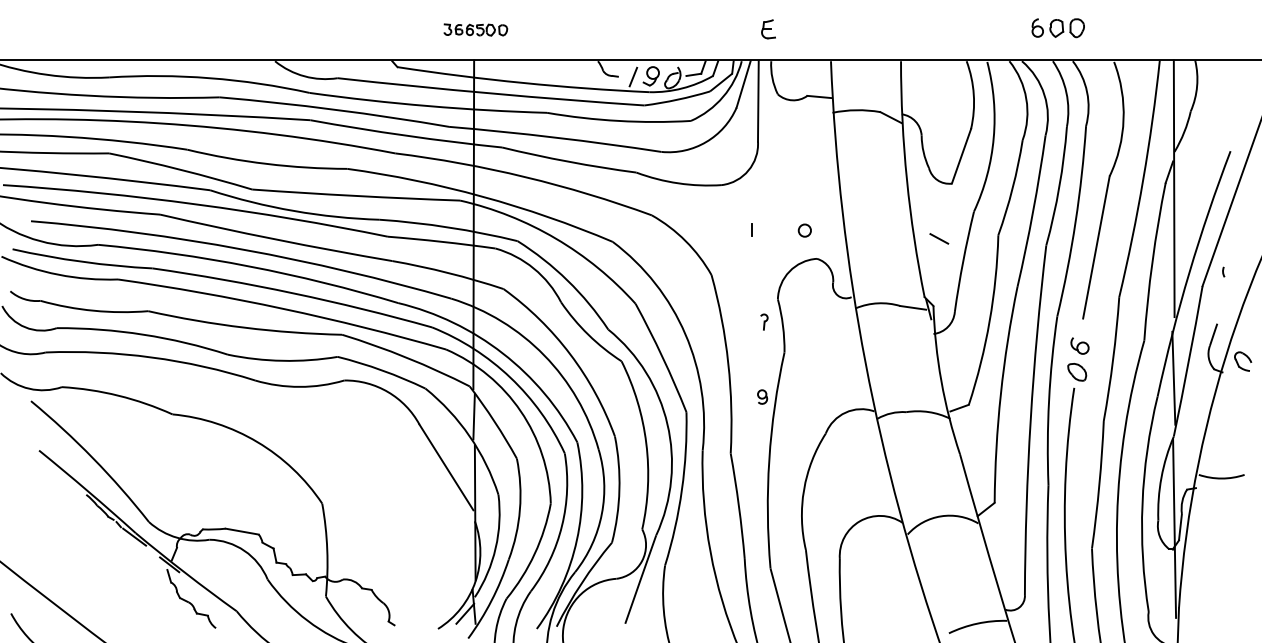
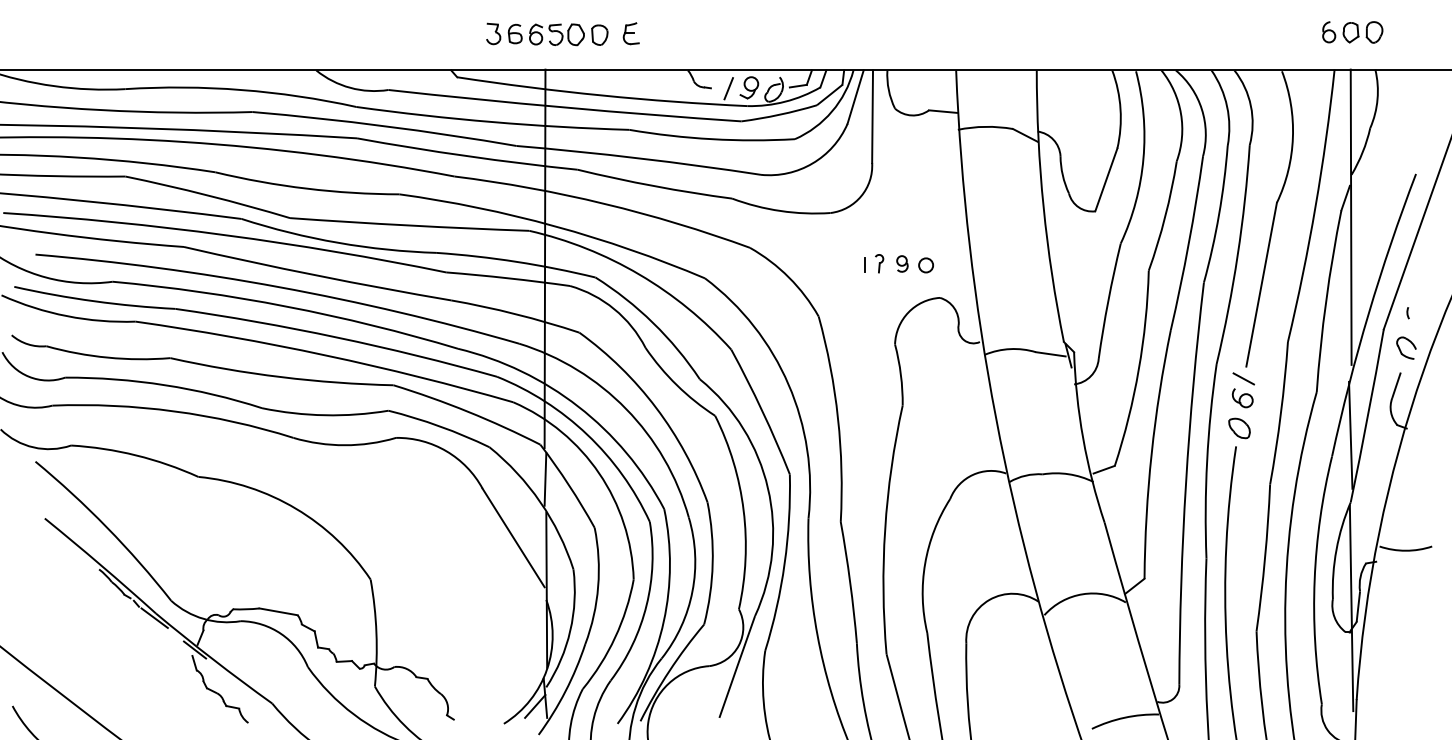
part: (1058, 28) -> (1352, 32), moved
part: (475, 29) -> (547, 34), size x1.67
part: (767, 29) -> (630, 33), moved
line: (939, 238) -> (1243, 378), moved
part: (764, 321) -> (879, 263), moved
part: (1243, 361) -> (1406, 347), moved
part: (762, 396) -> (902, 263), moved

